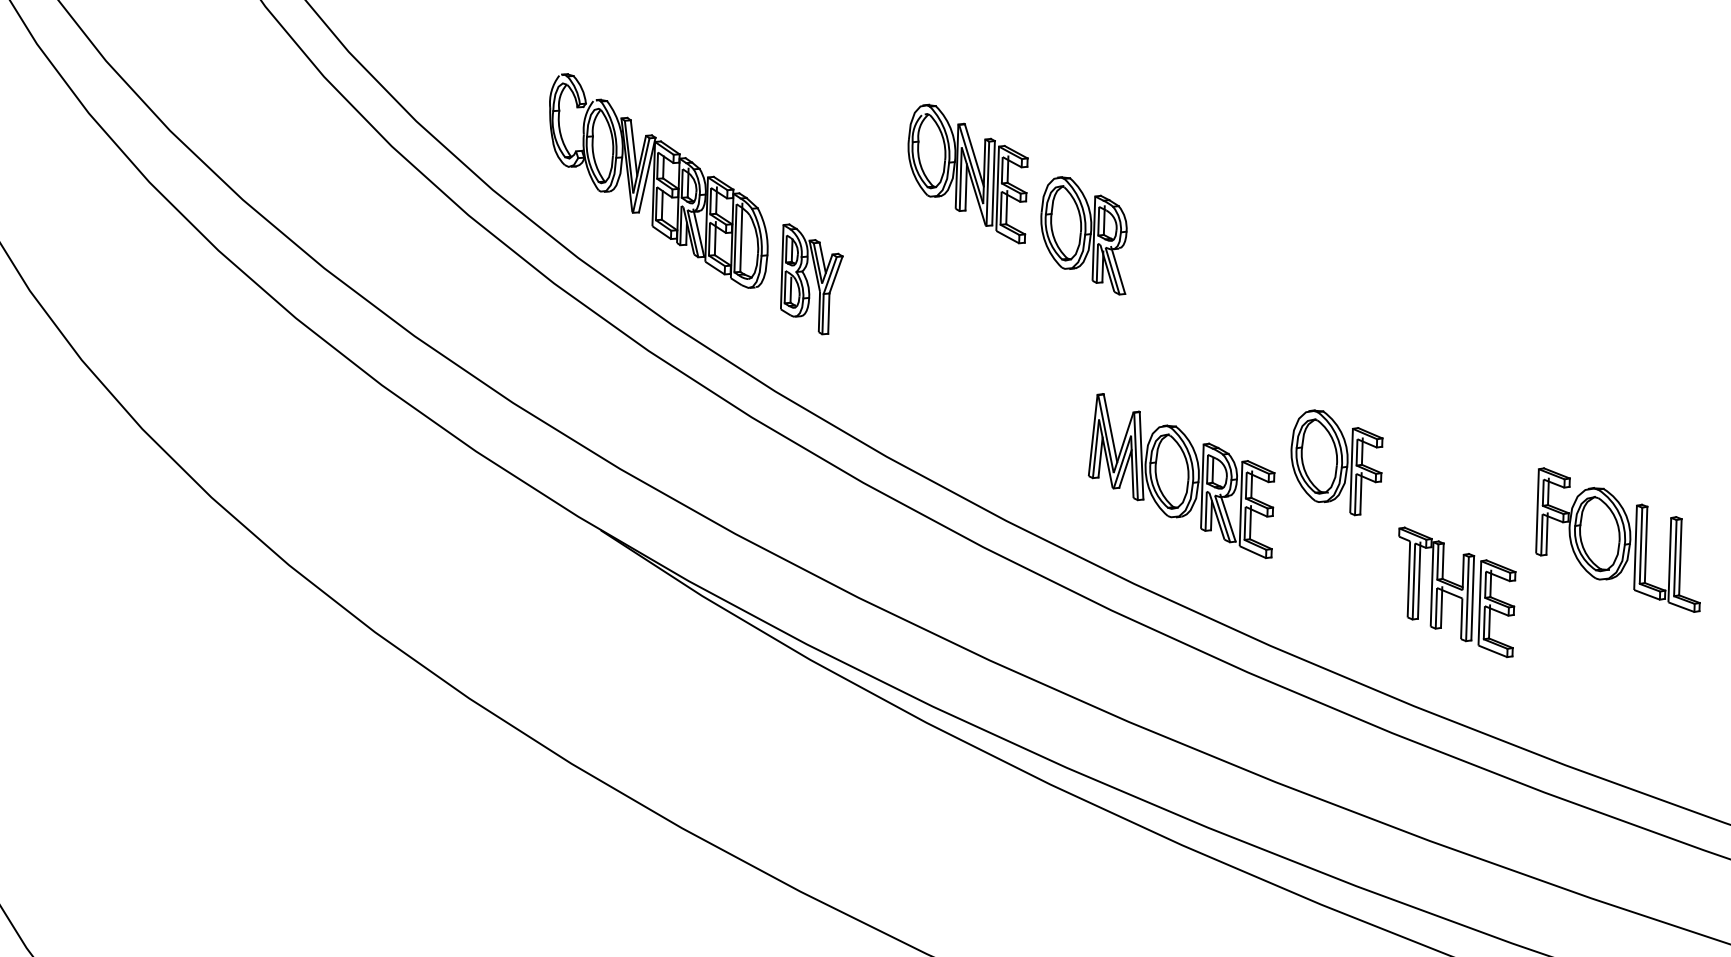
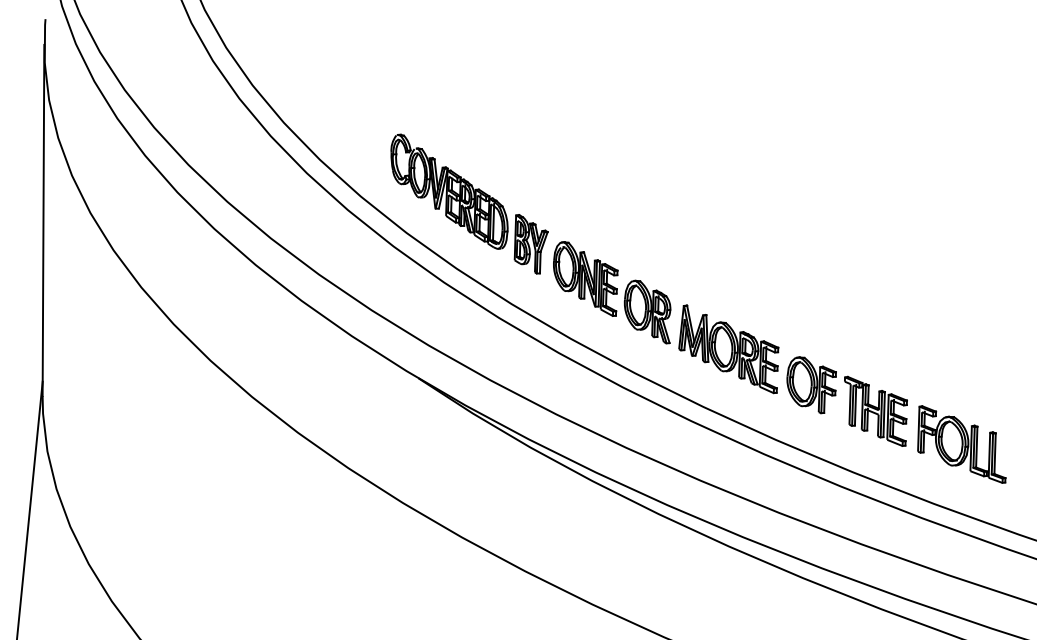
part: (1018, 199) -> (612, 292), moved
part: (1336, 463) -> (811, 385), moved
part: (1617, 540) -> (961, 444), moved

